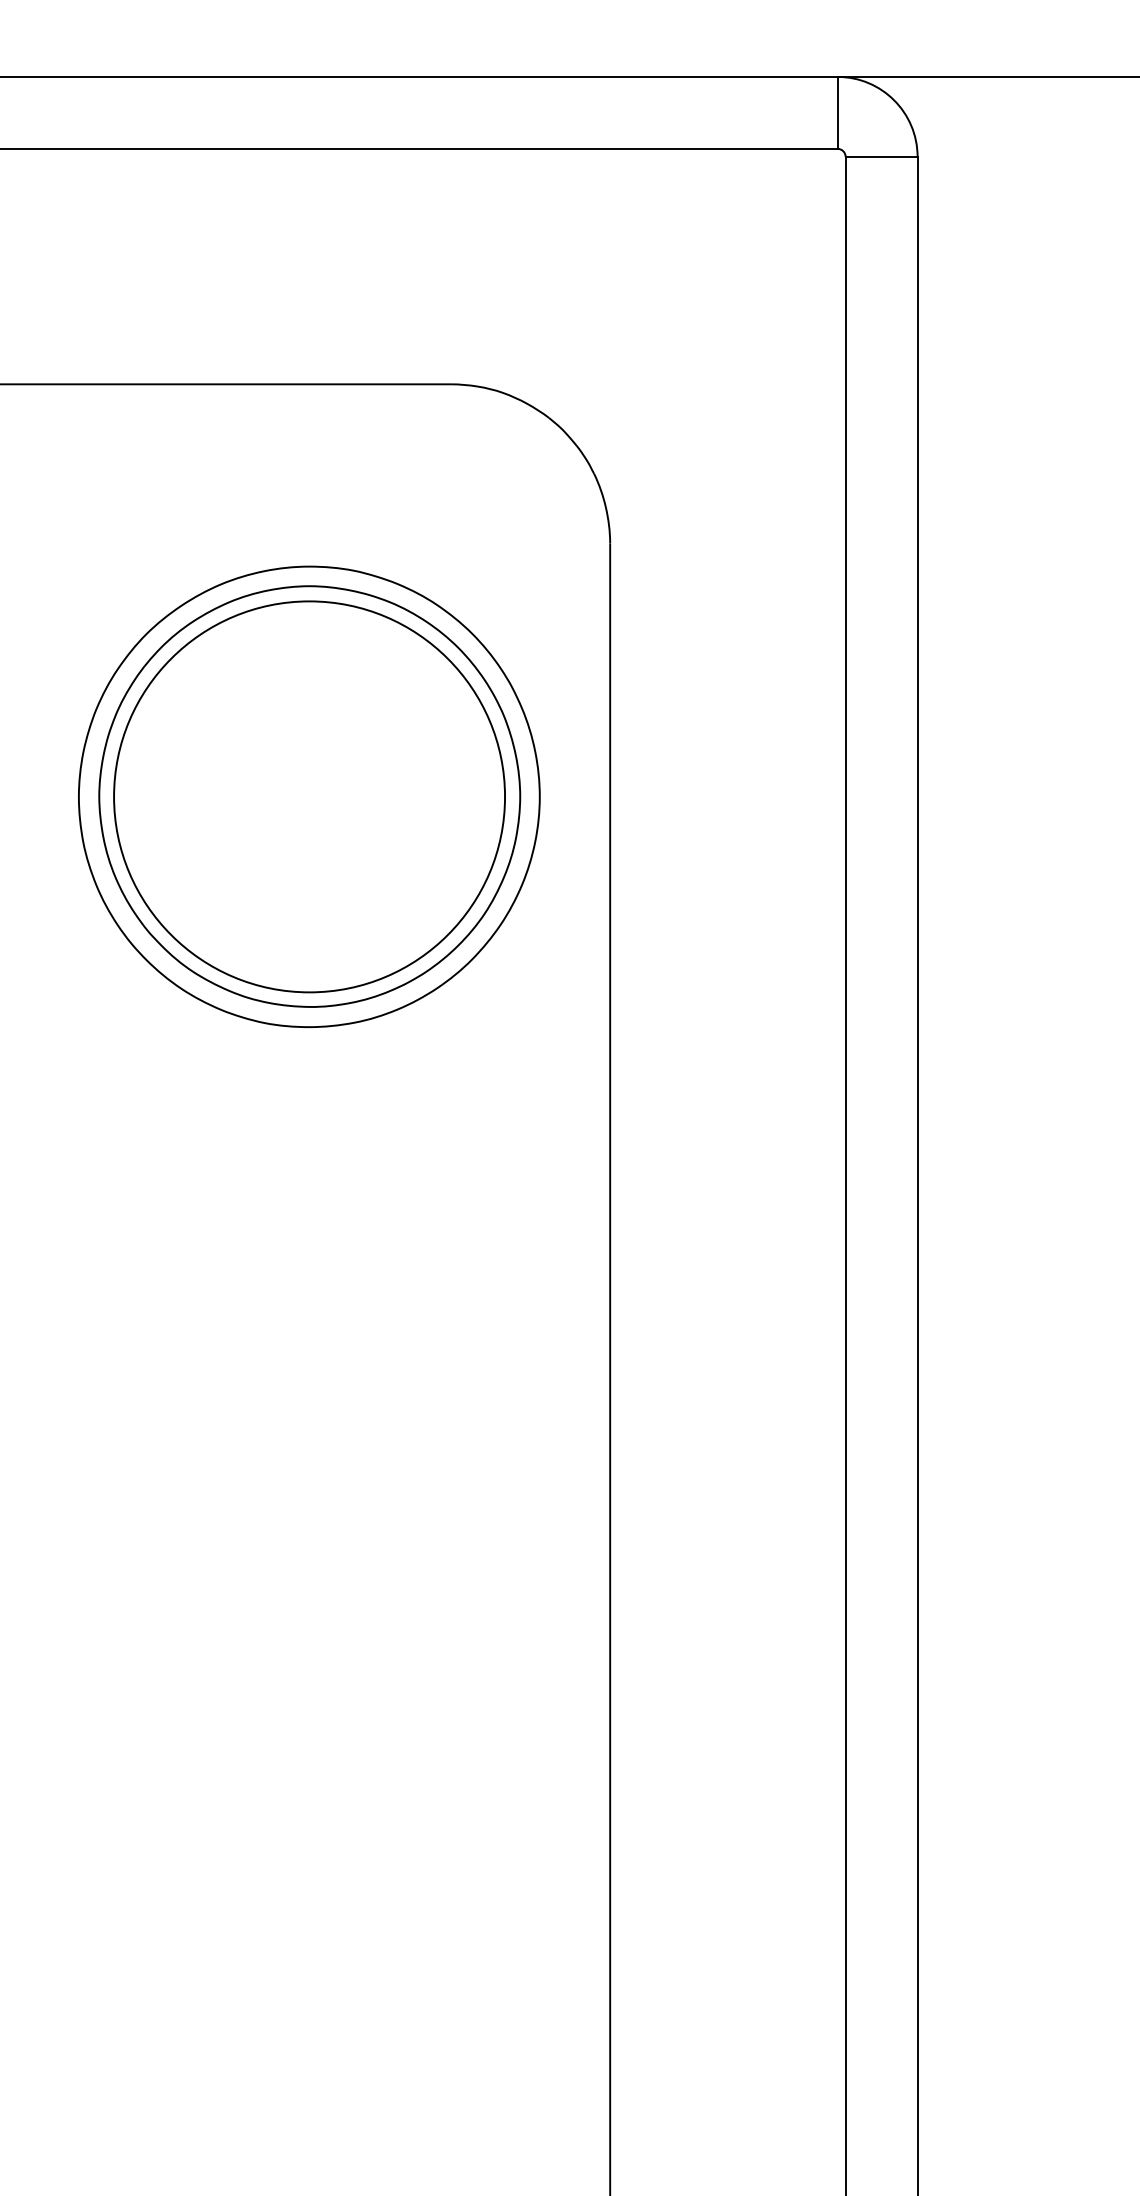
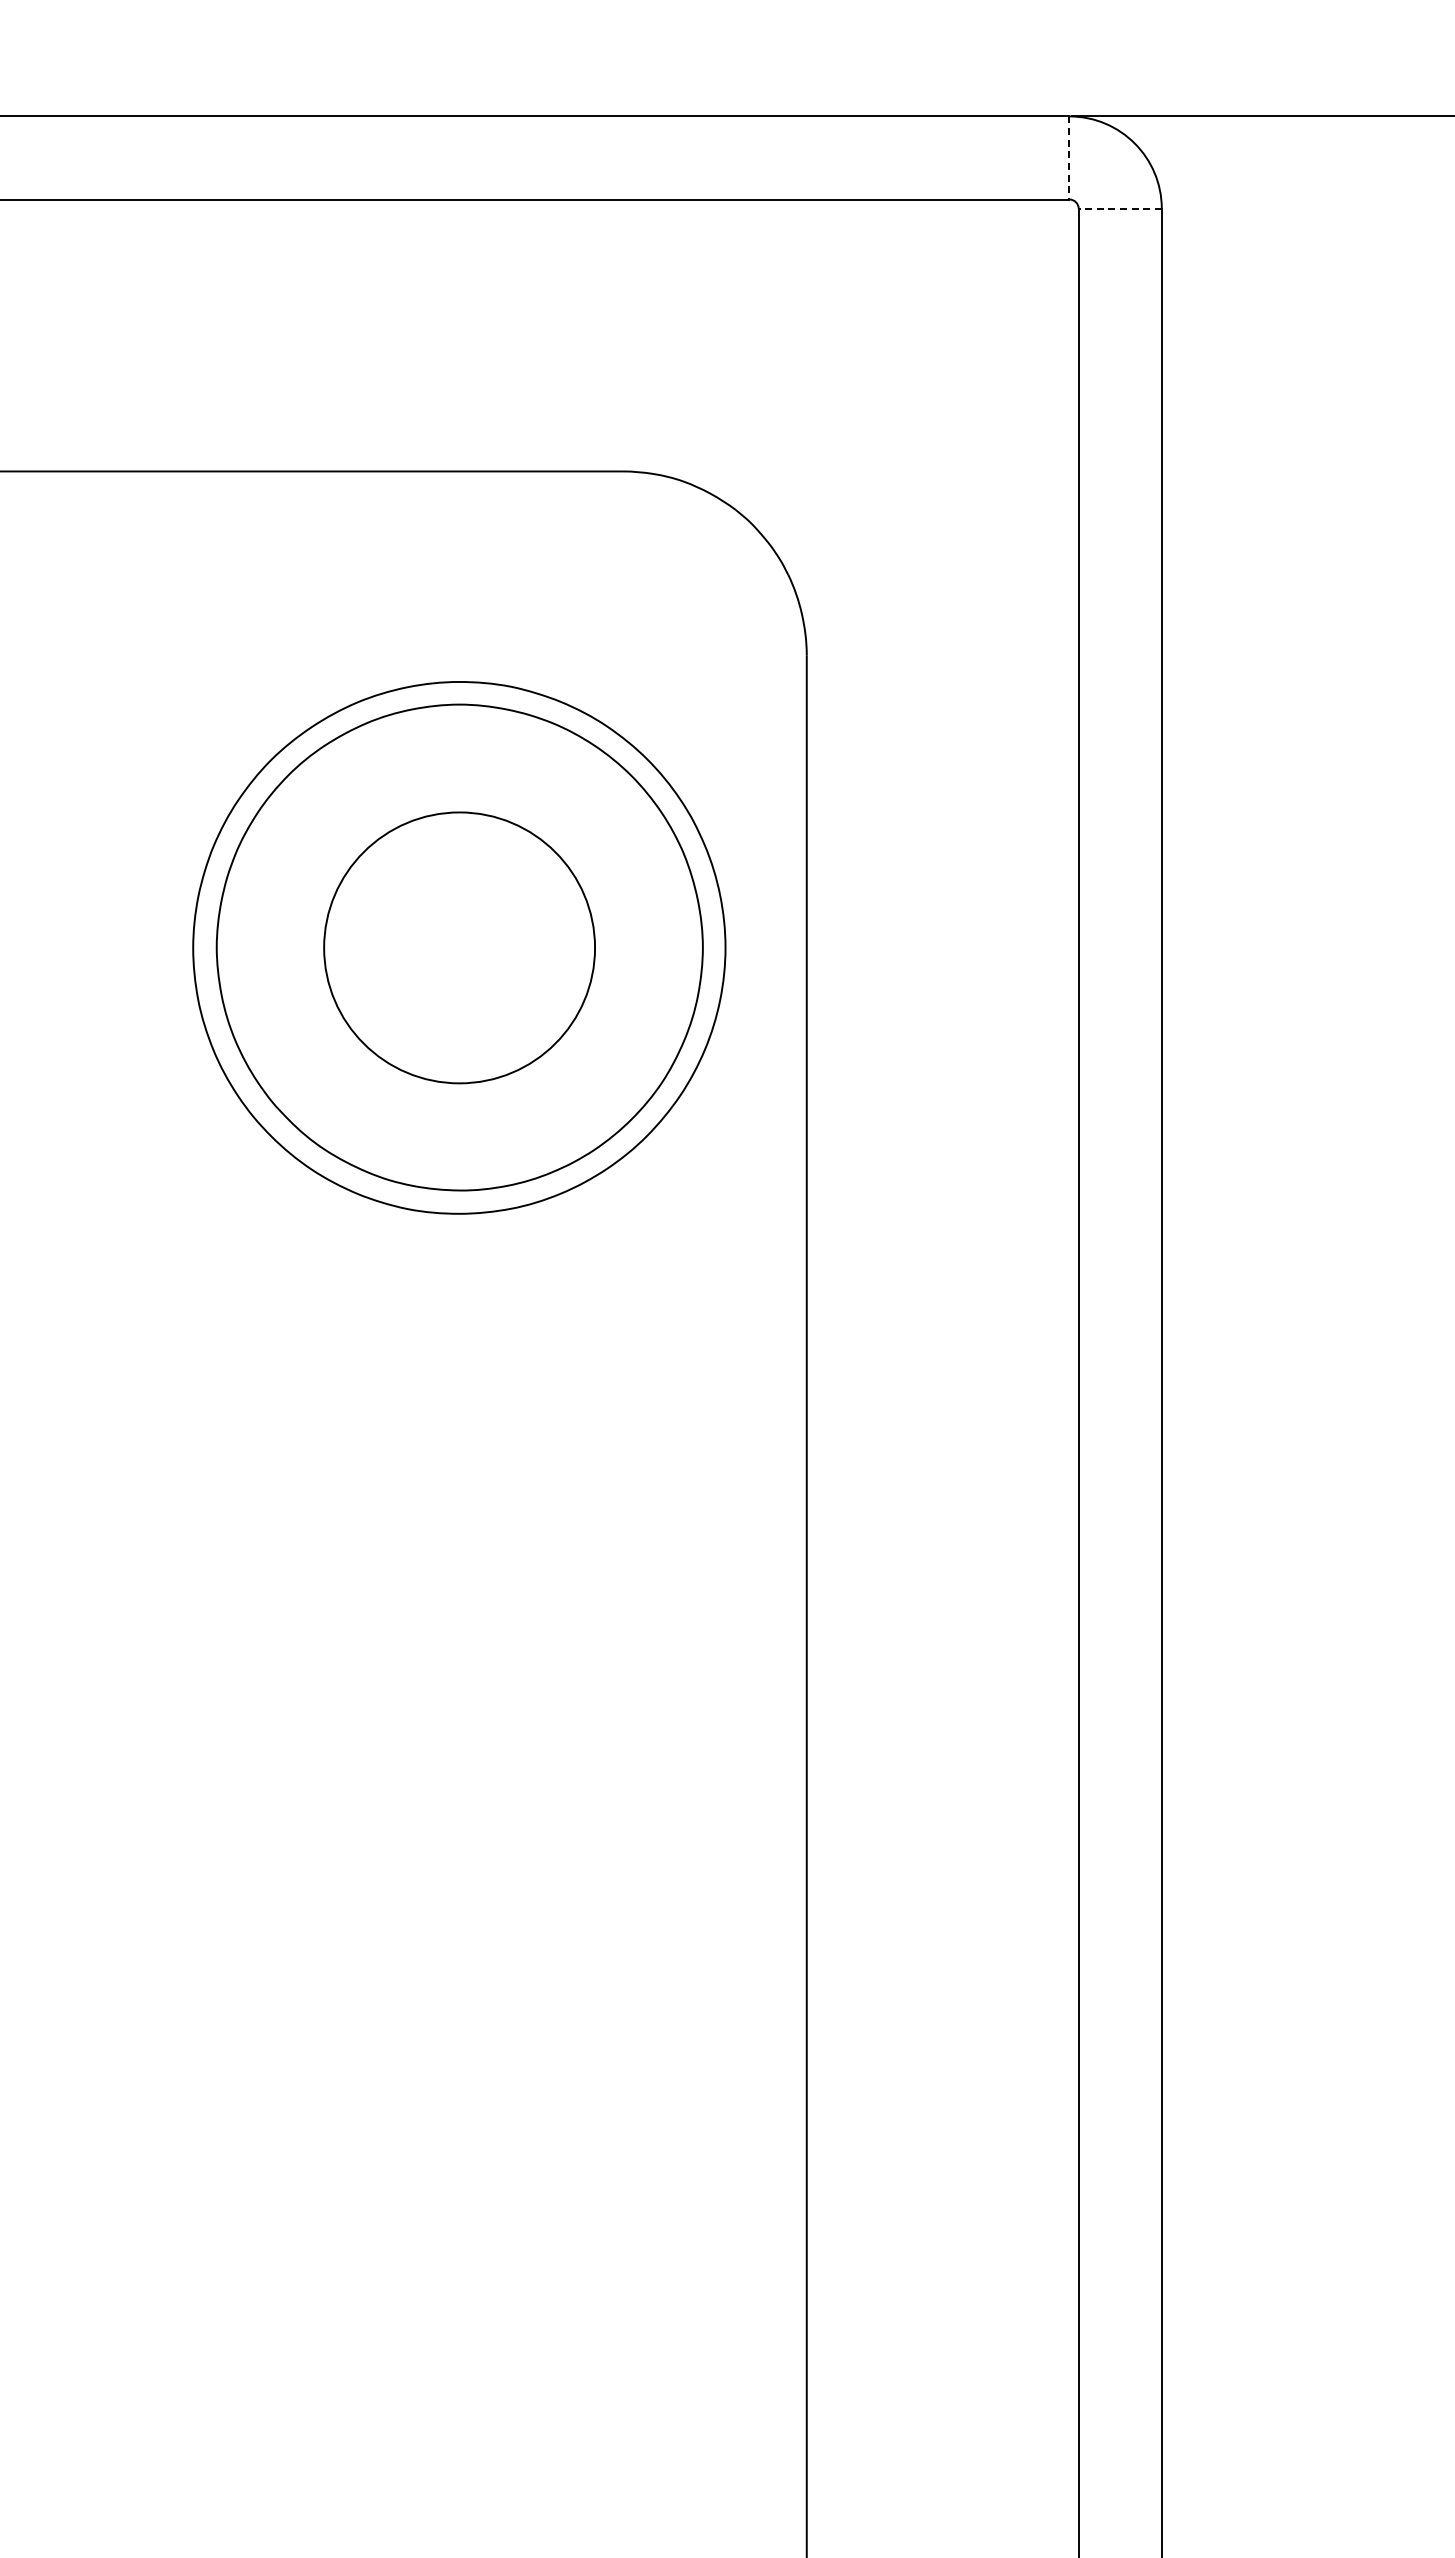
line: (837, 112) -> (1069, 157), solid -> dashed
line: (881, 156) -> (1120, 208), solid -> dashed
circle: (309, 796) -> (459, 947), size x0.6

